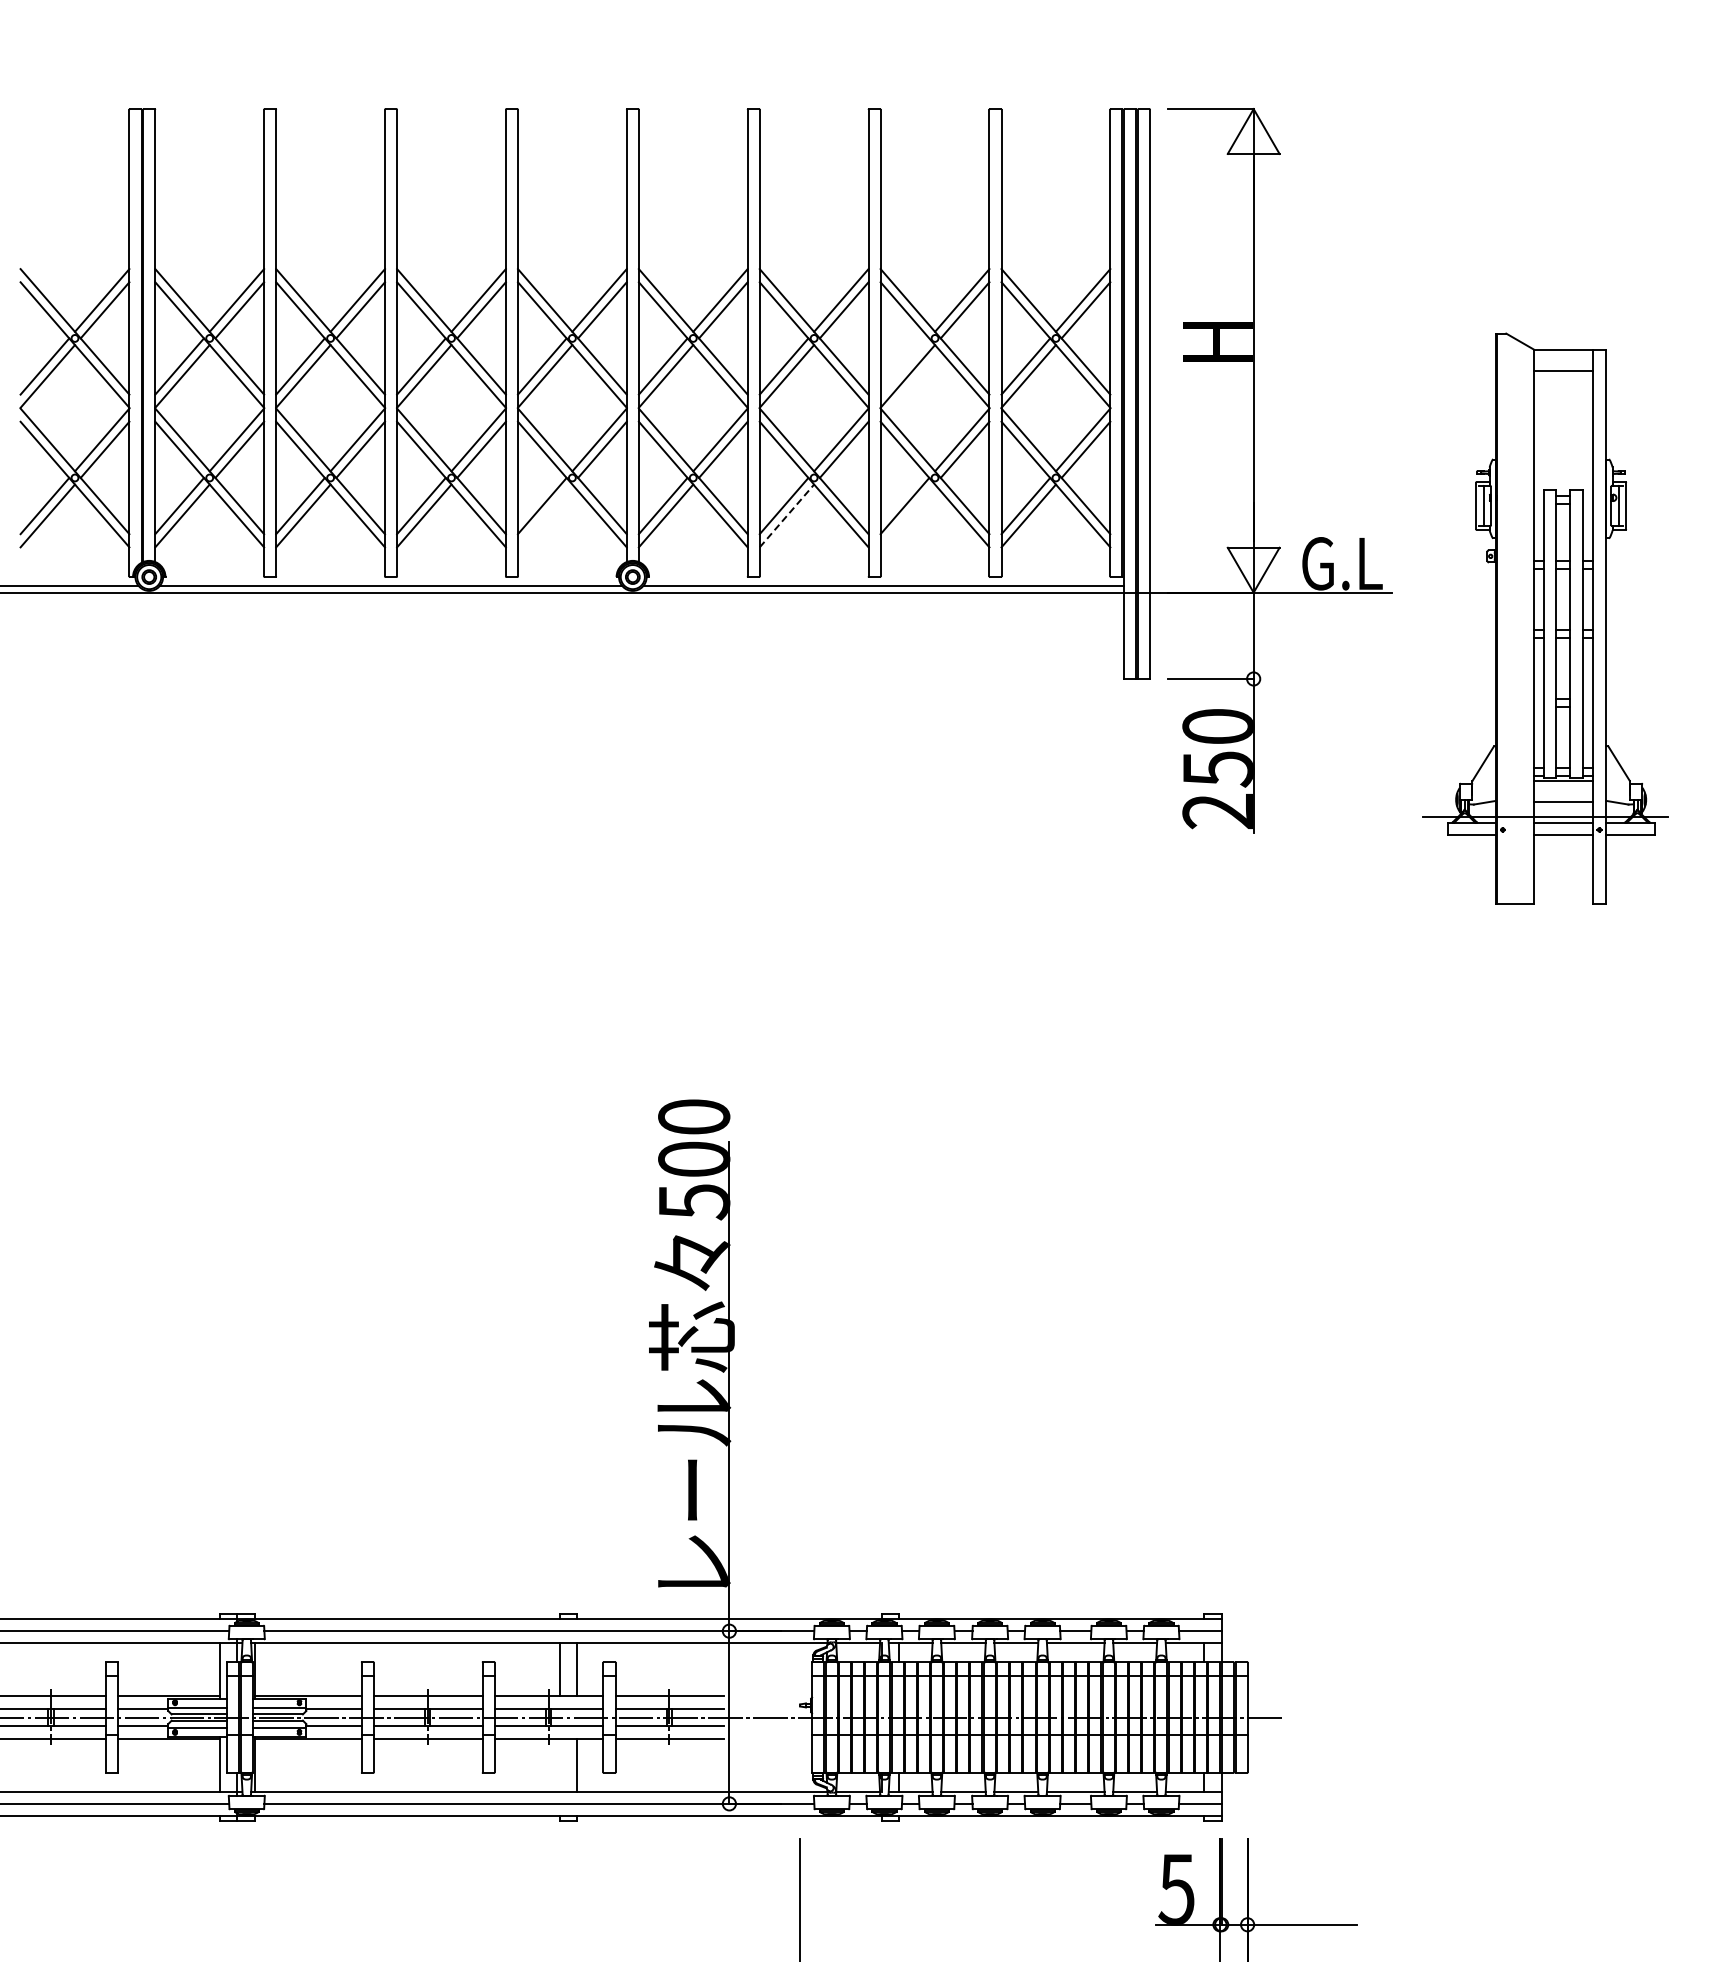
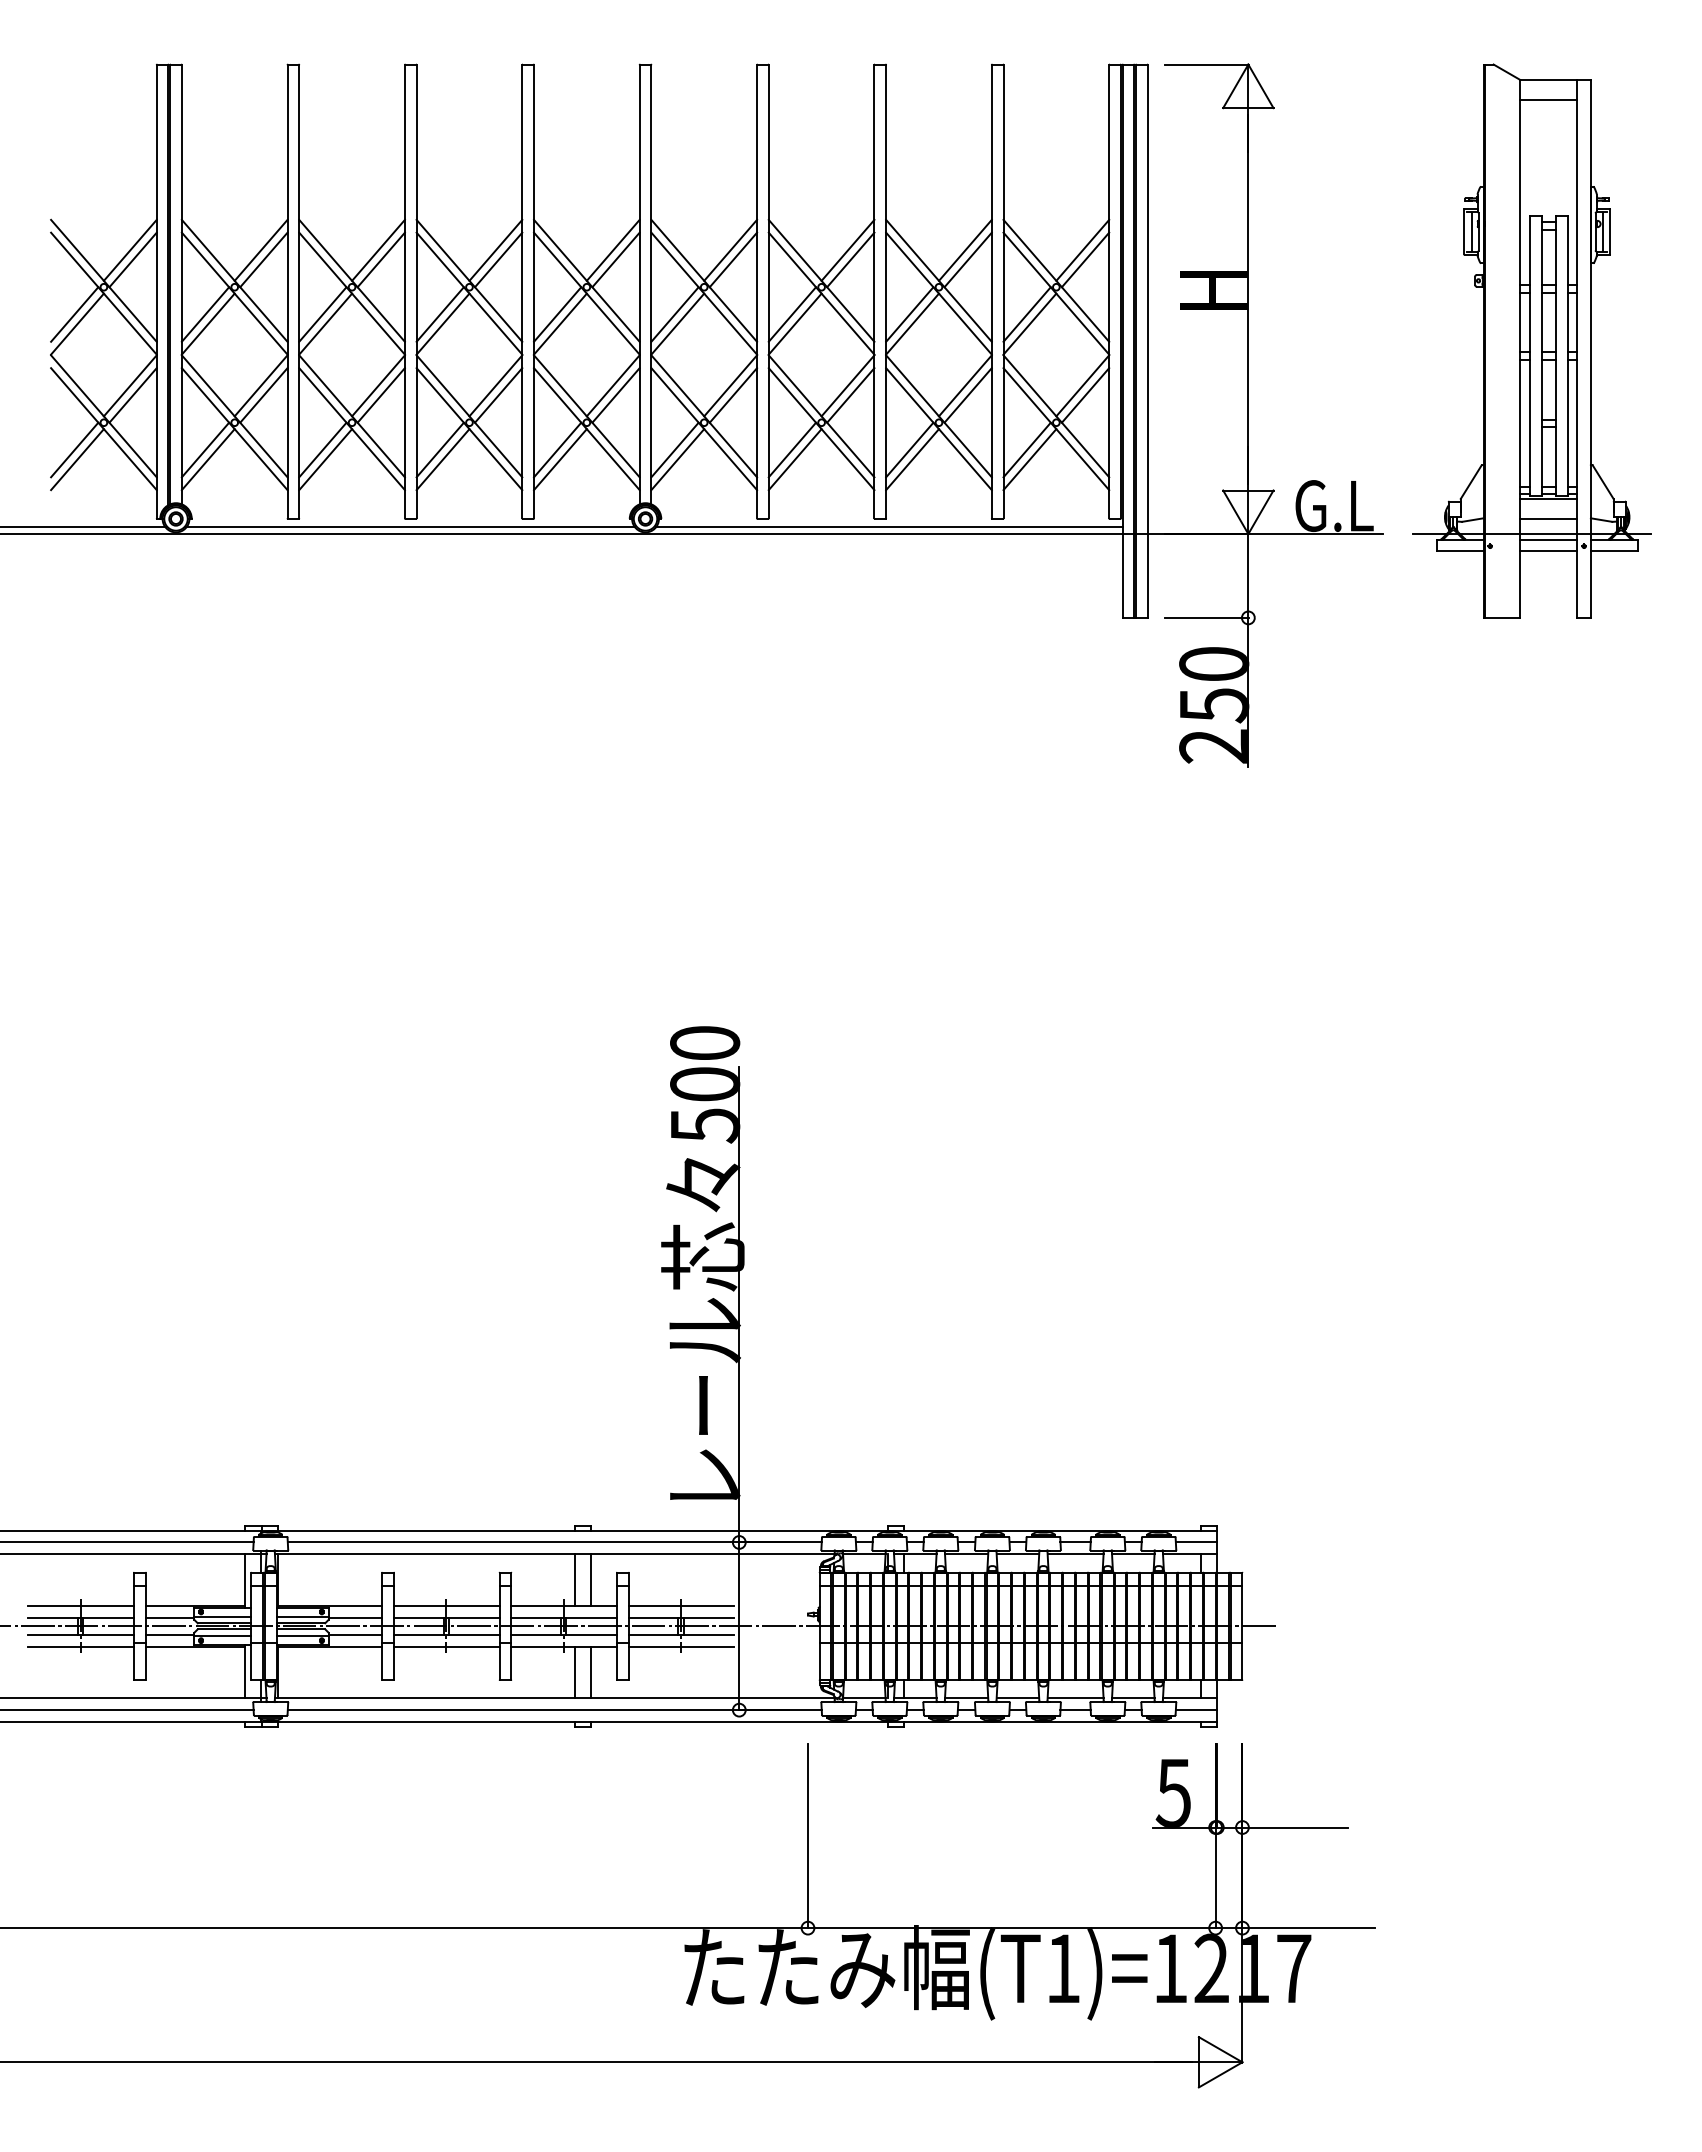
line: (904, 366) -> (909, 314), added
line: (545, 515) -> (560, 459), added
line: (787, 515) -> (795, 459), dashed -> solid
line: (907, 515) -> (912, 459), added
part: (1545, 617) -> (1531, 340), moved
line: (559, 1765) -> (574, 1672), added

